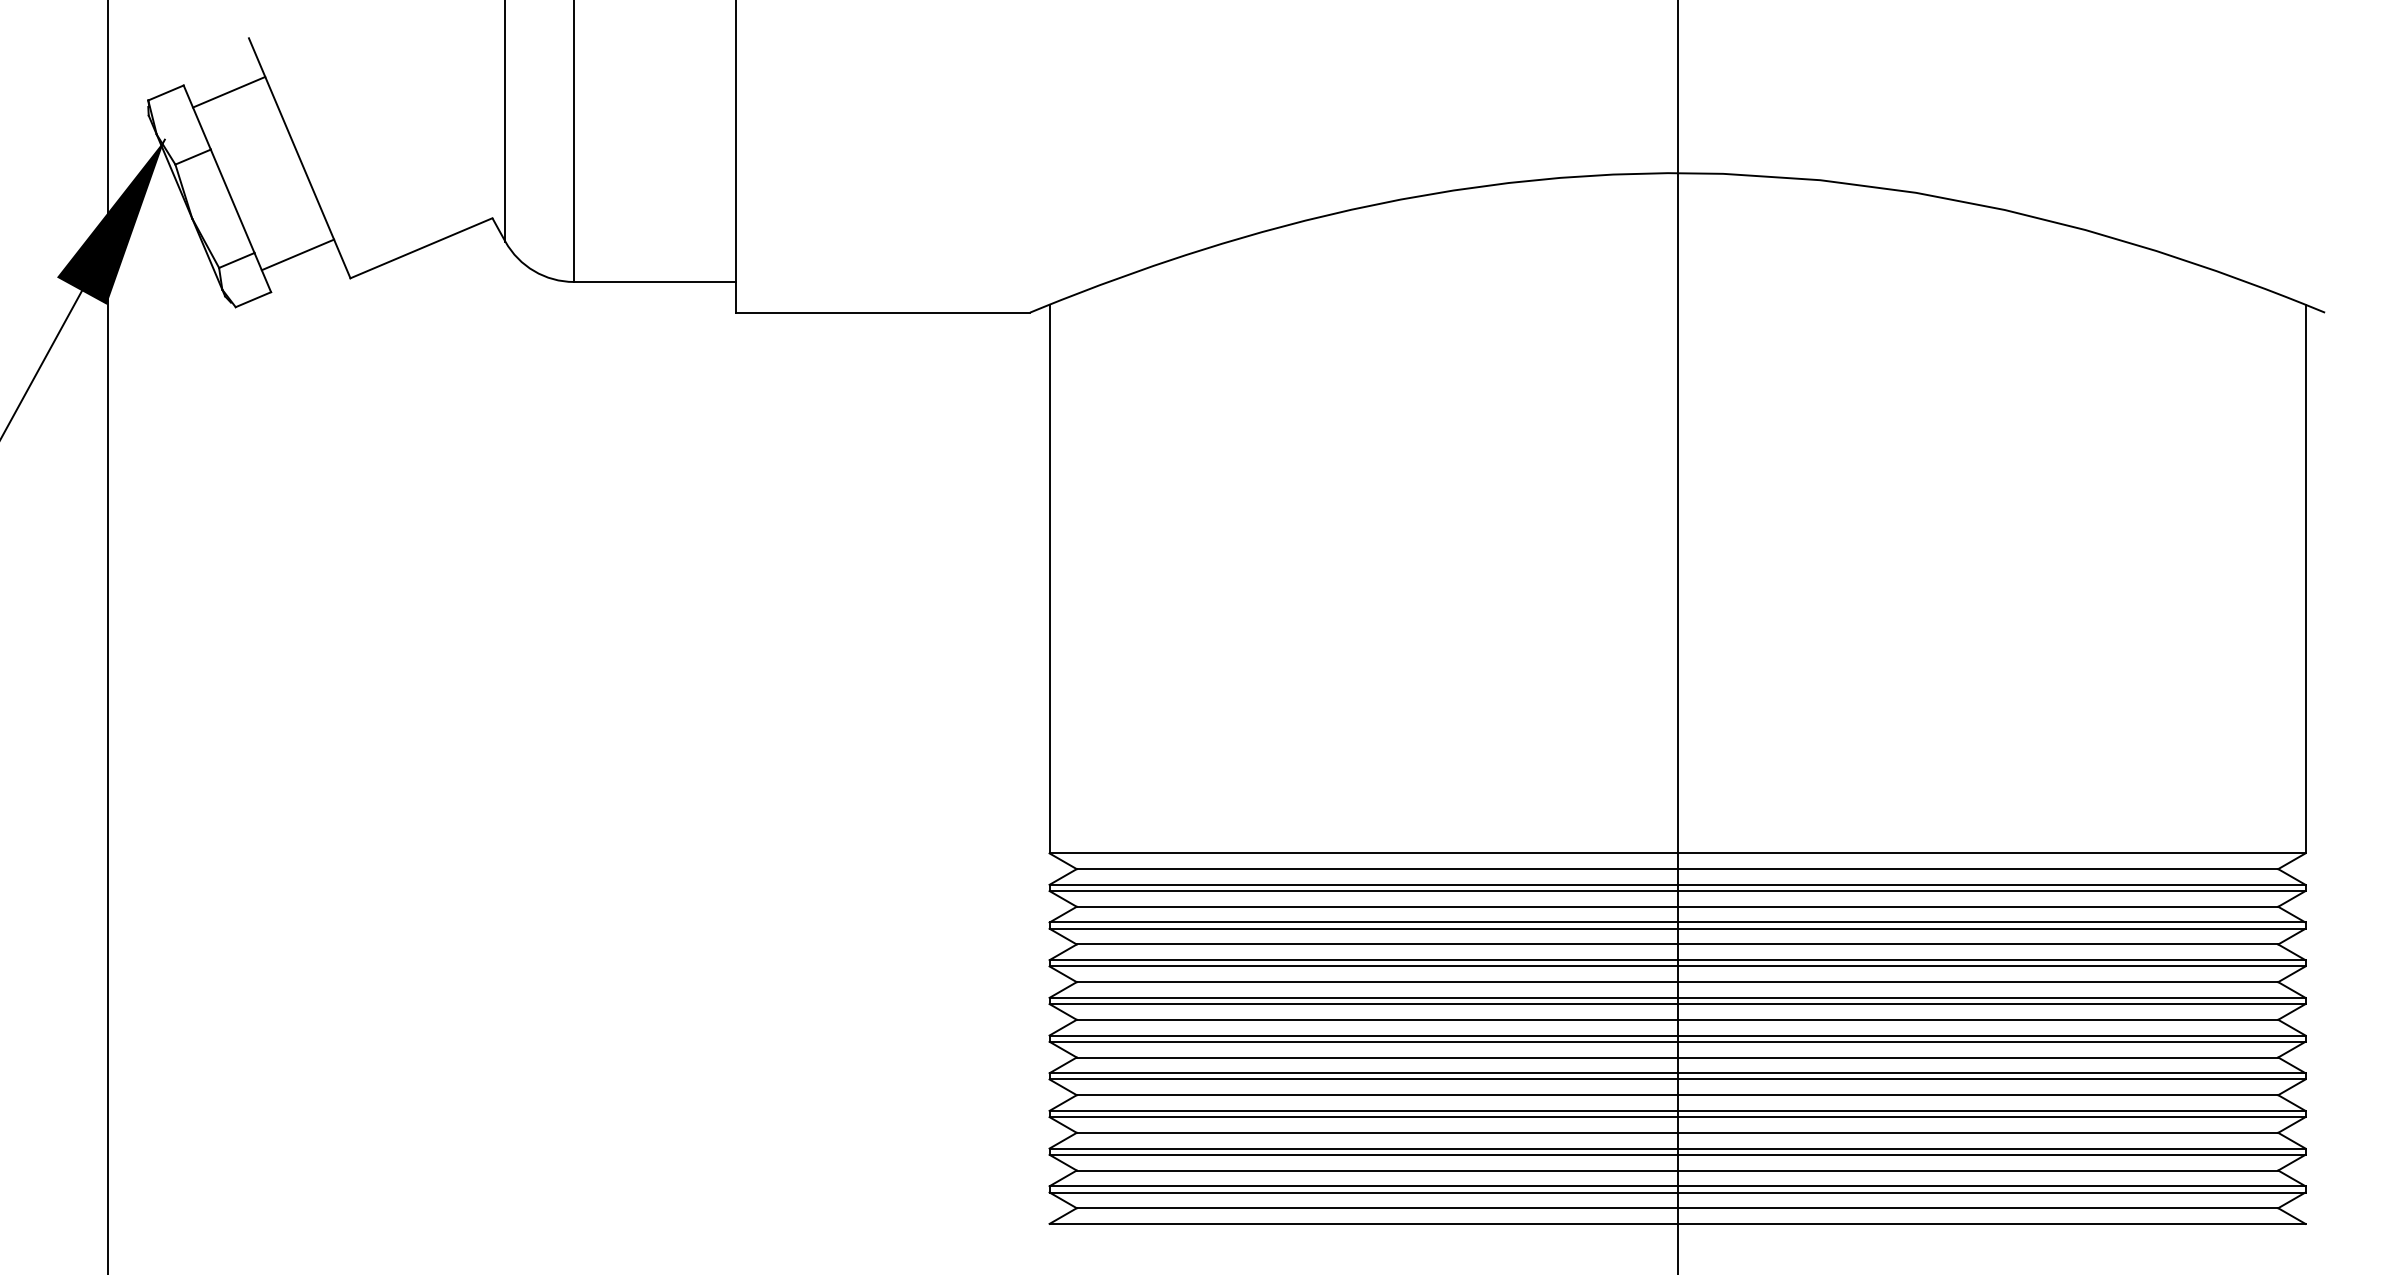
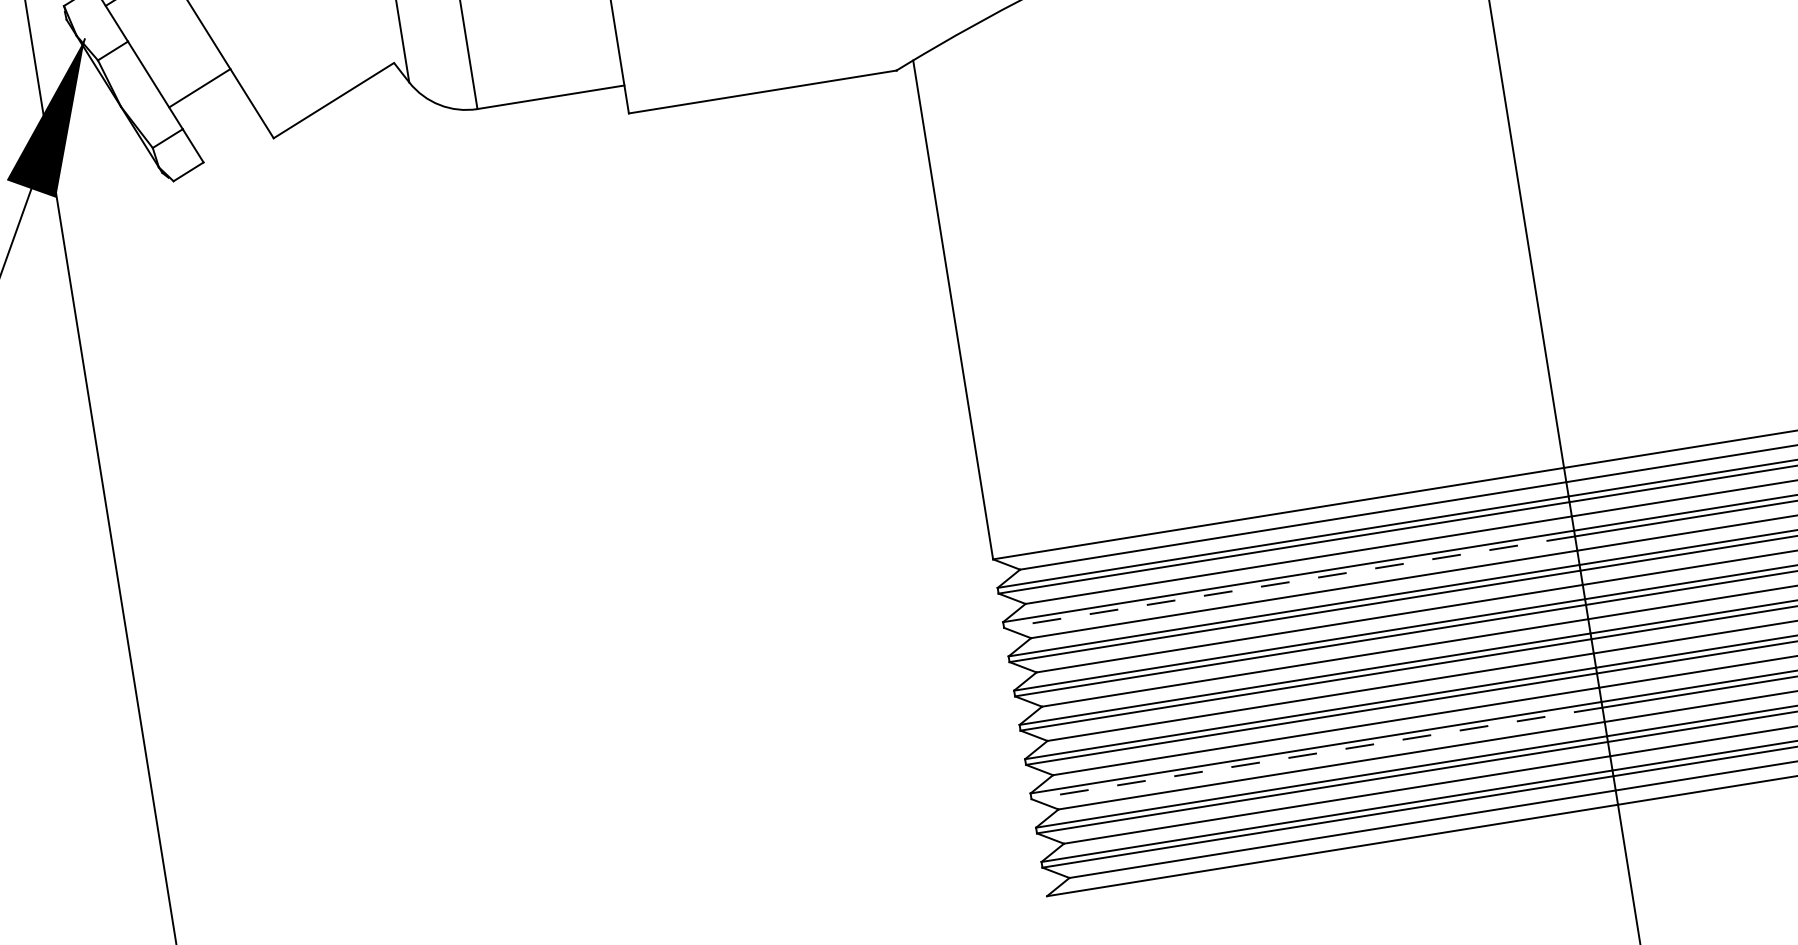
line: (297, 254) -> (199, 87), moved
line: (1363, 928) -> (1289, 581), solid -> dashed
line: (1363, 1117) -> (1316, 753), solid -> dashed

